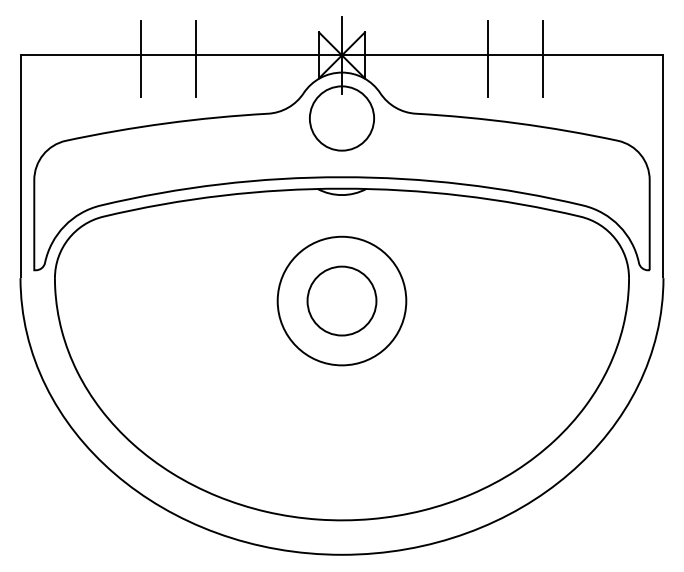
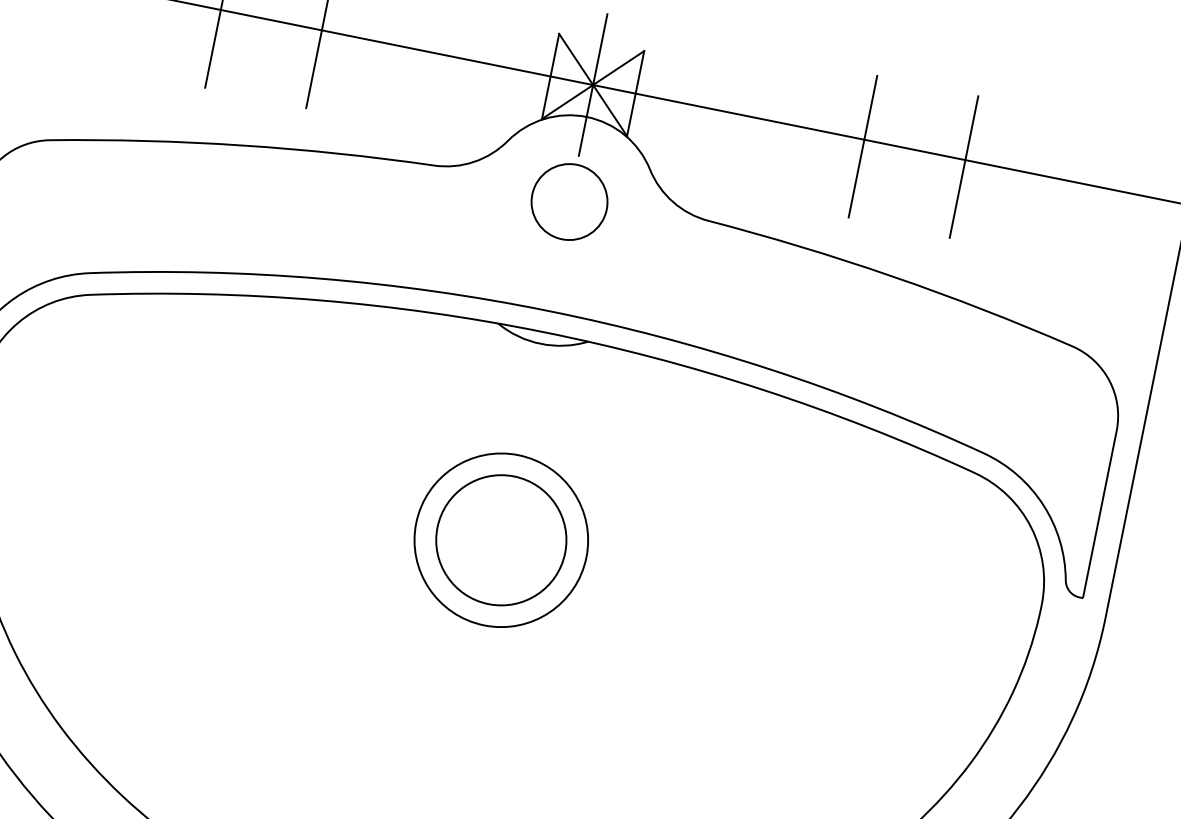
circle: (341, 118) -> (568, 201), size x0.62
circle: (341, 301) -> (500, 540), size x0.71

